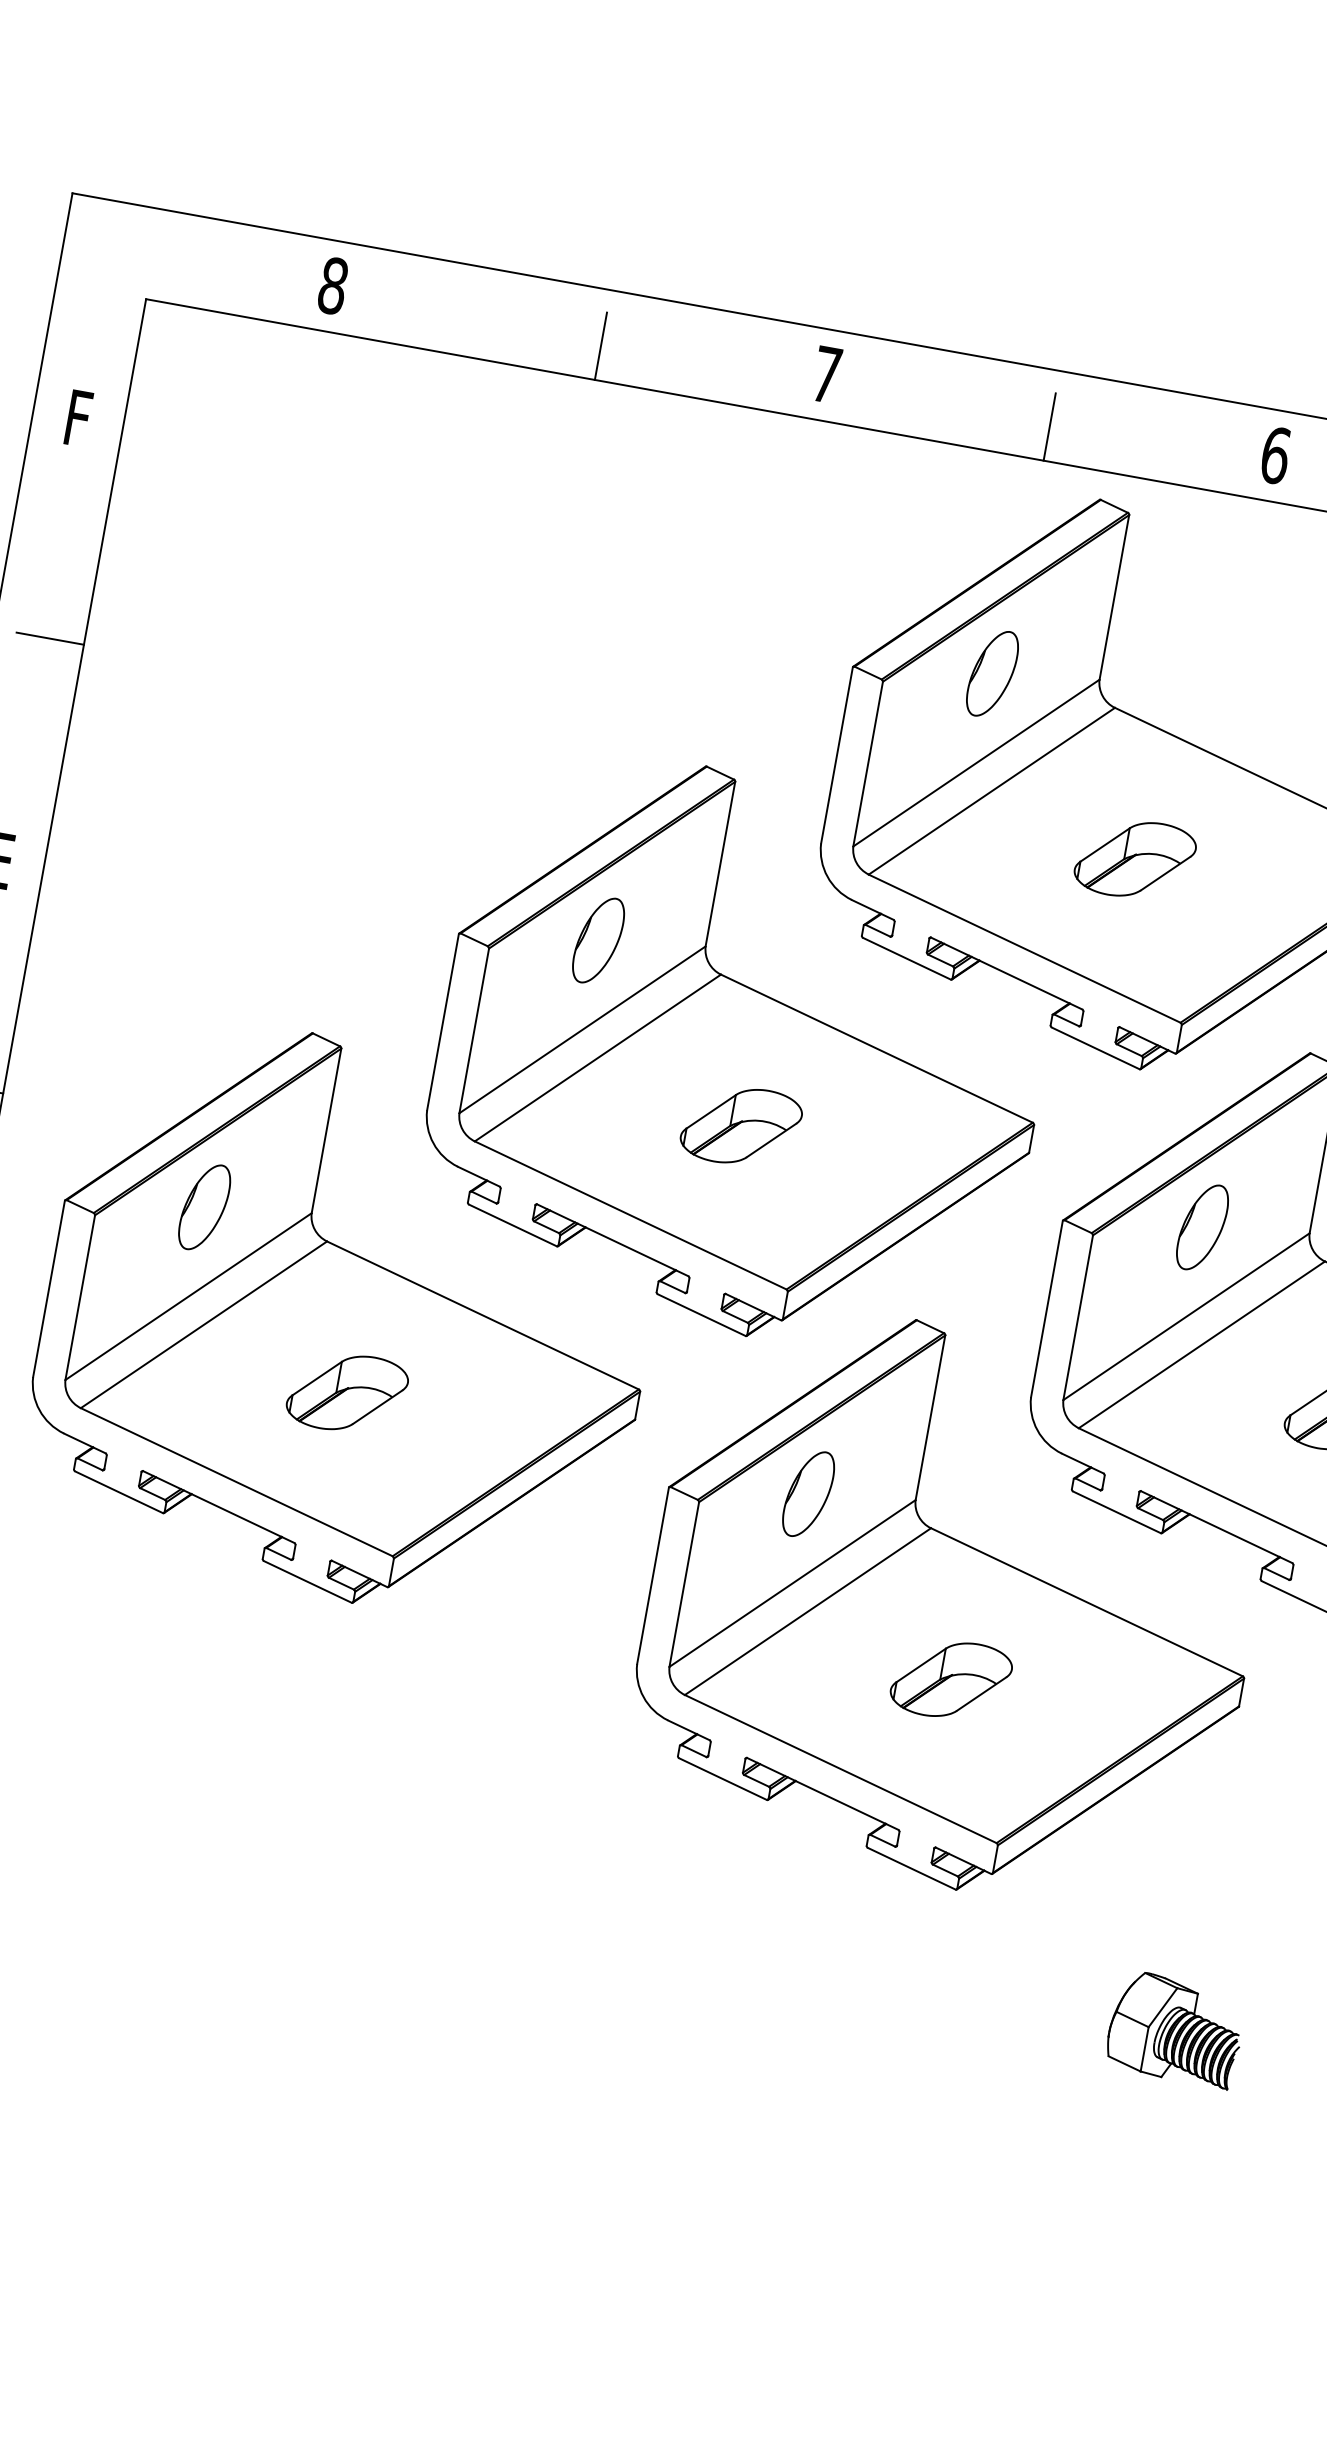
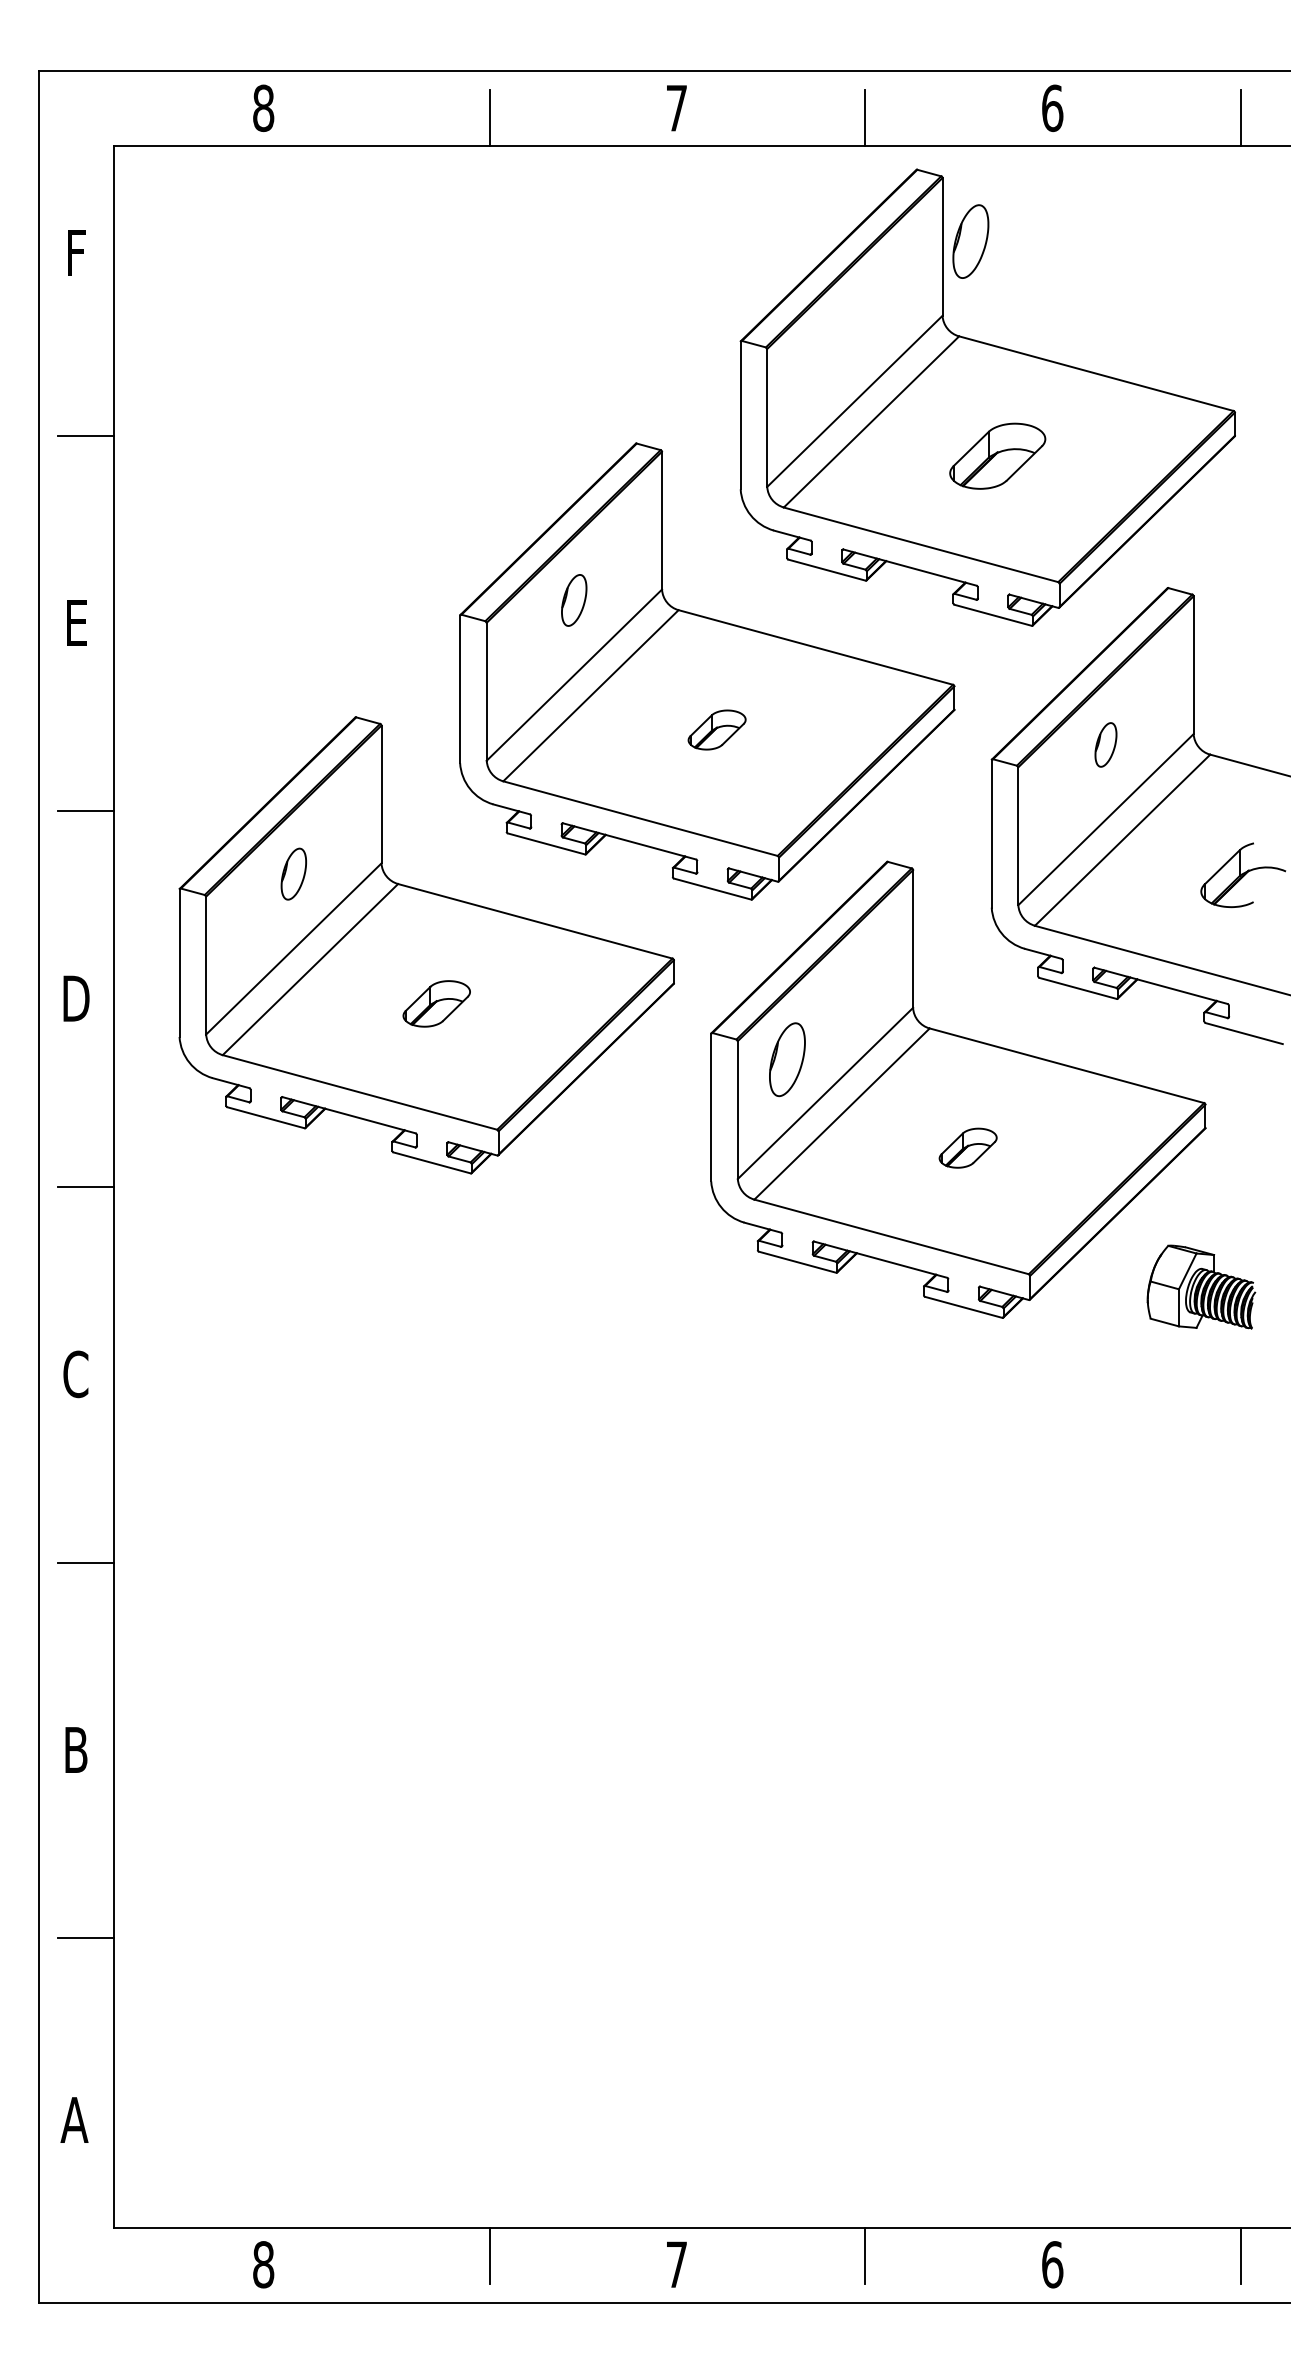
part: (992, 673) -> (970, 241), moved
part: (597, 940) -> (573, 600), size x0.7
part: (740, 1125) -> (716, 729), size x0.6
part: (204, 1206) -> (293, 873), size x0.7
part: (1202, 1226) -> (1105, 744), size x0.6
part: (347, 1392) -> (436, 1003), size x0.7
part: (808, 1493) -> (787, 1059), moved
part: (950, 1678) -> (967, 1147), size x0.6
part: (1176, 2028) -> (1201, 1286), moved

